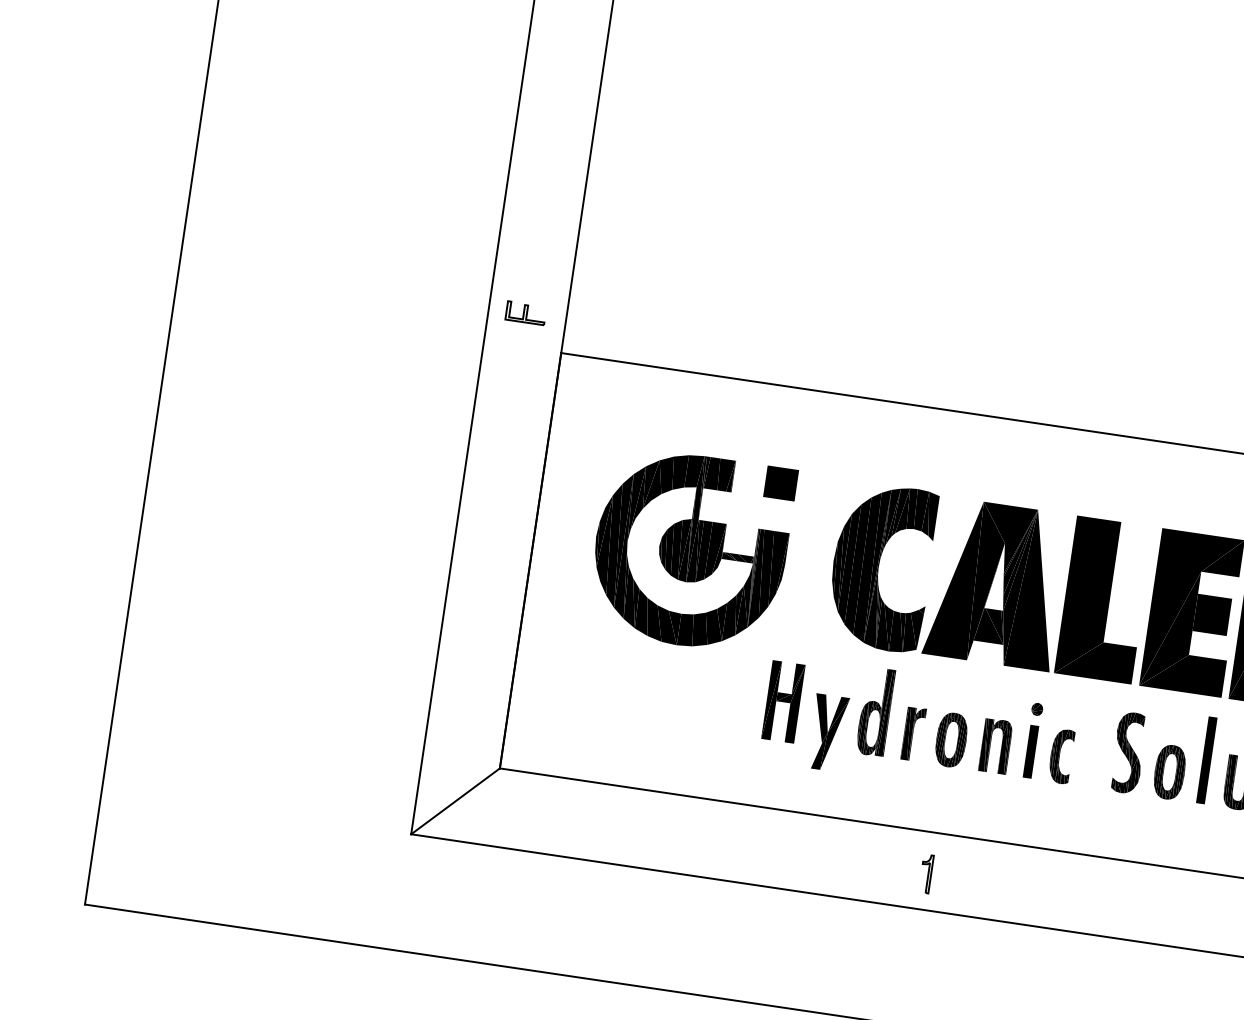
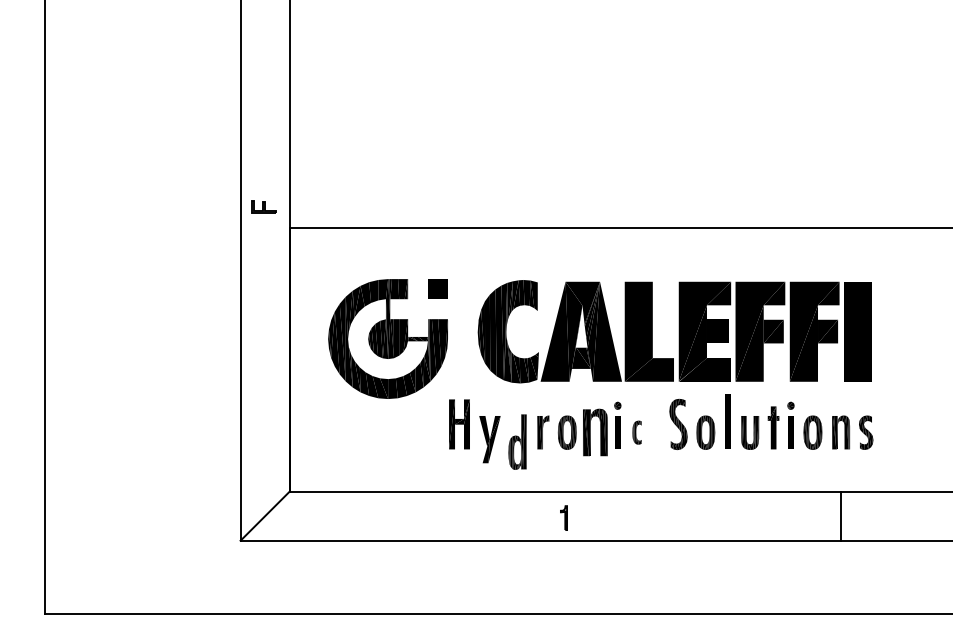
part: (875, 710) -> (517, 441), moved
part: (995, 746) -> (595, 432), size x1.4
part: (1060, 755) -> (636, 432), size x0.7

